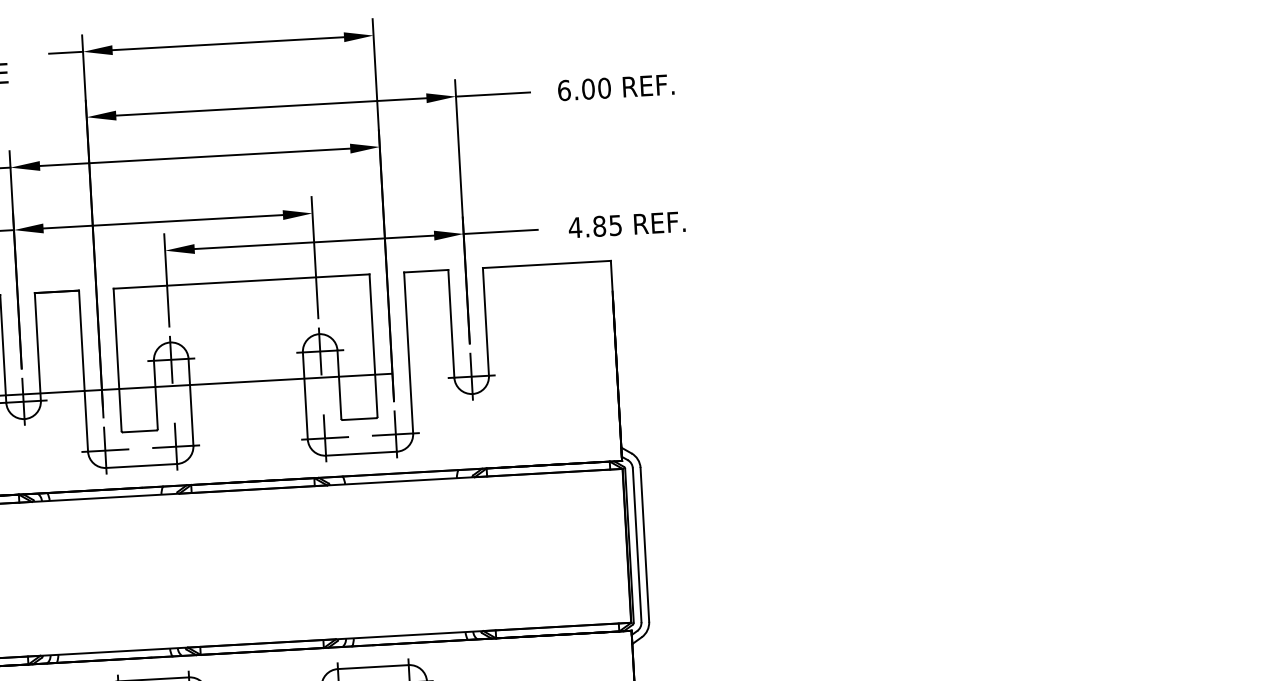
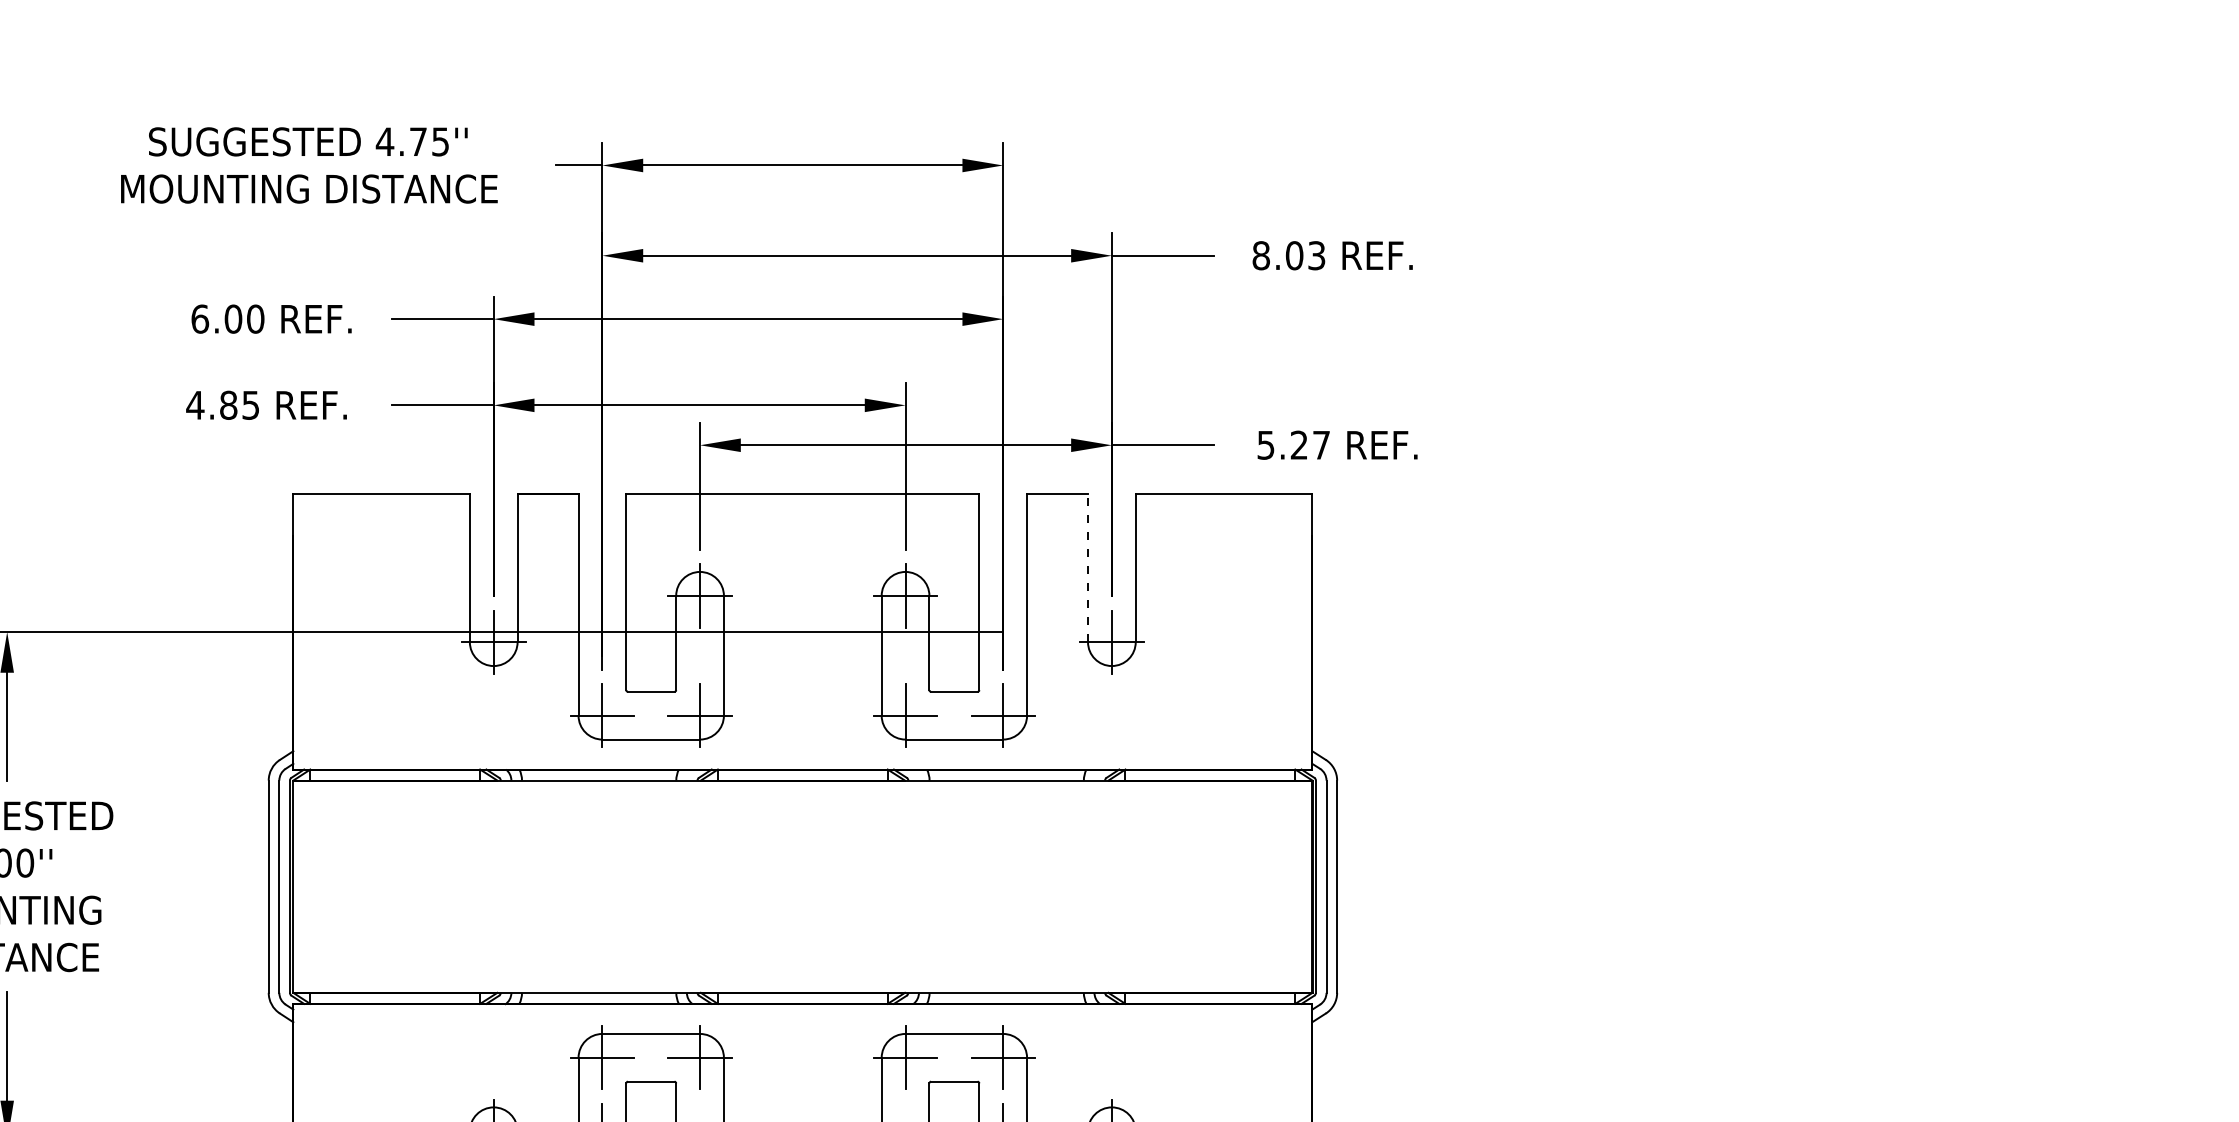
text: (584, 89) -> (1288, 255), 6.00 -> 8.03
text: (594, 226) -> (1292, 444), 4.85 -> 5.27
line: (451, 323) -> (1088, 567), solid -> dashed

